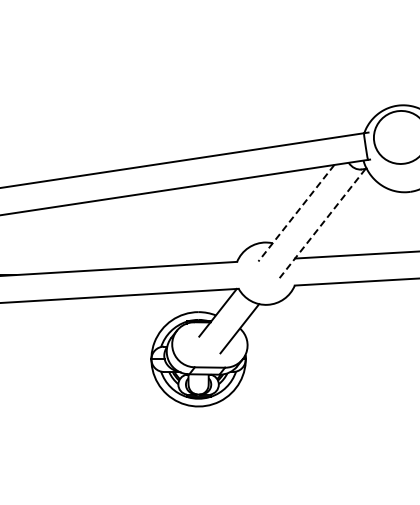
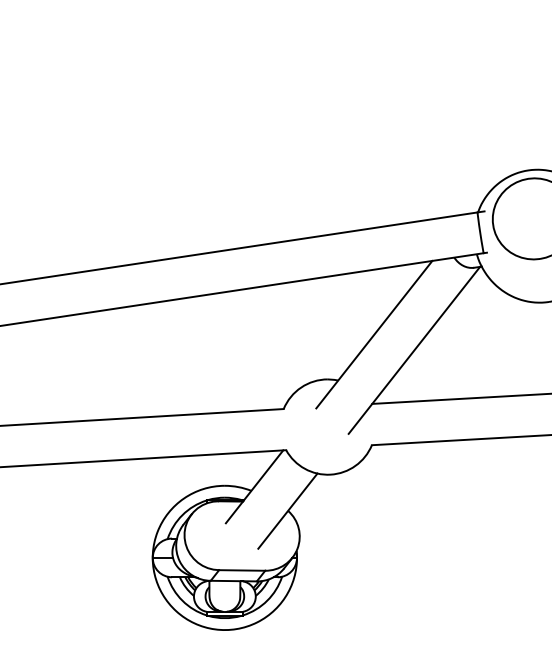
line: (296, 213) -> (374, 335), dashed -> solid
line: (322, 223) -> (414, 350), dashed -> solid

